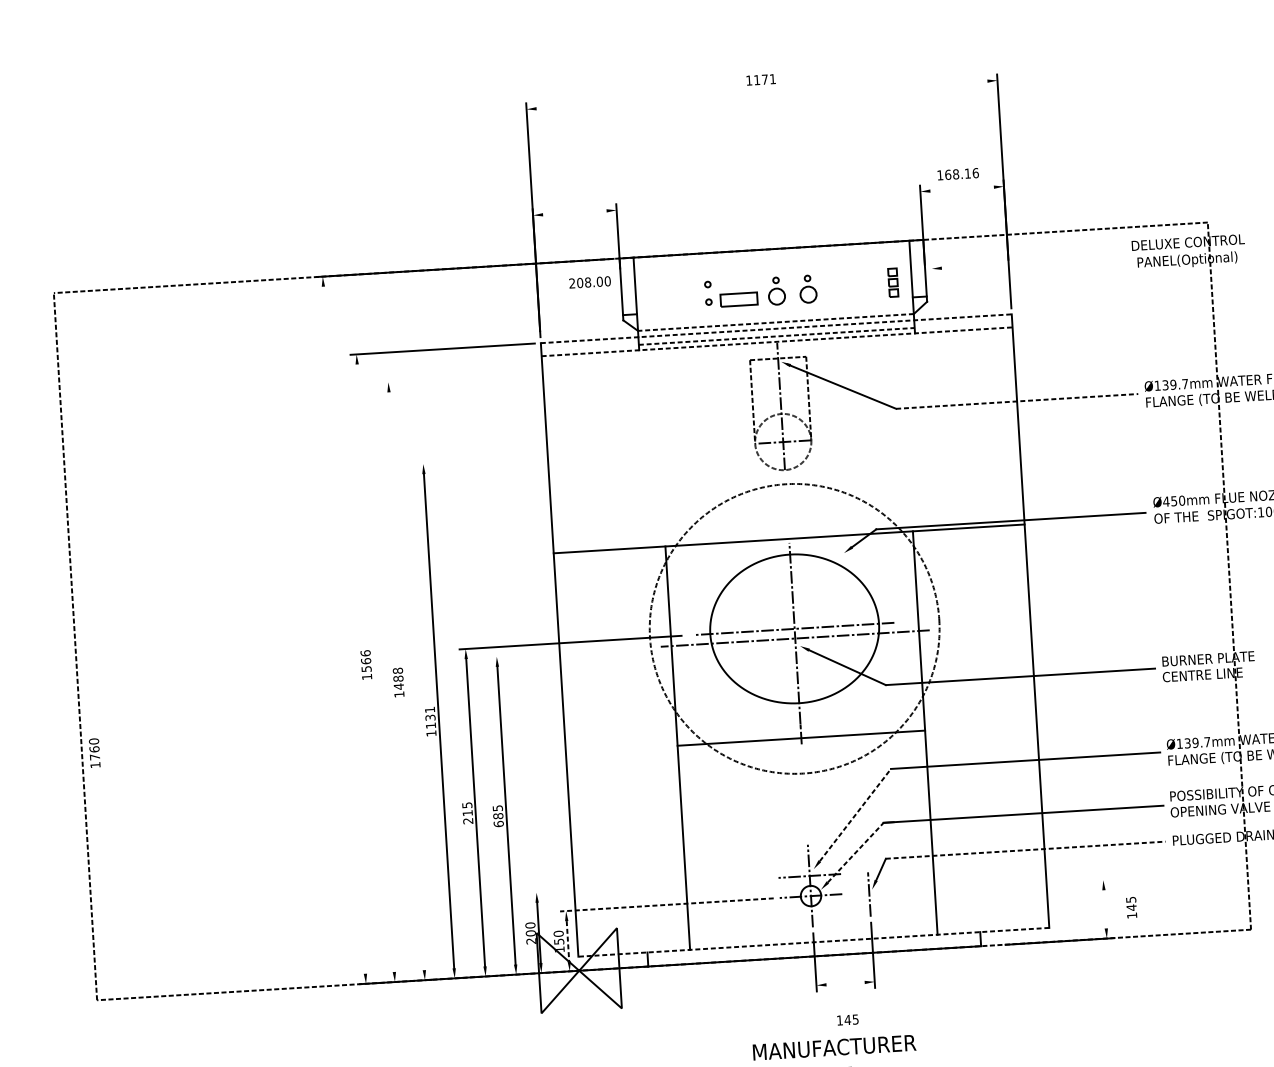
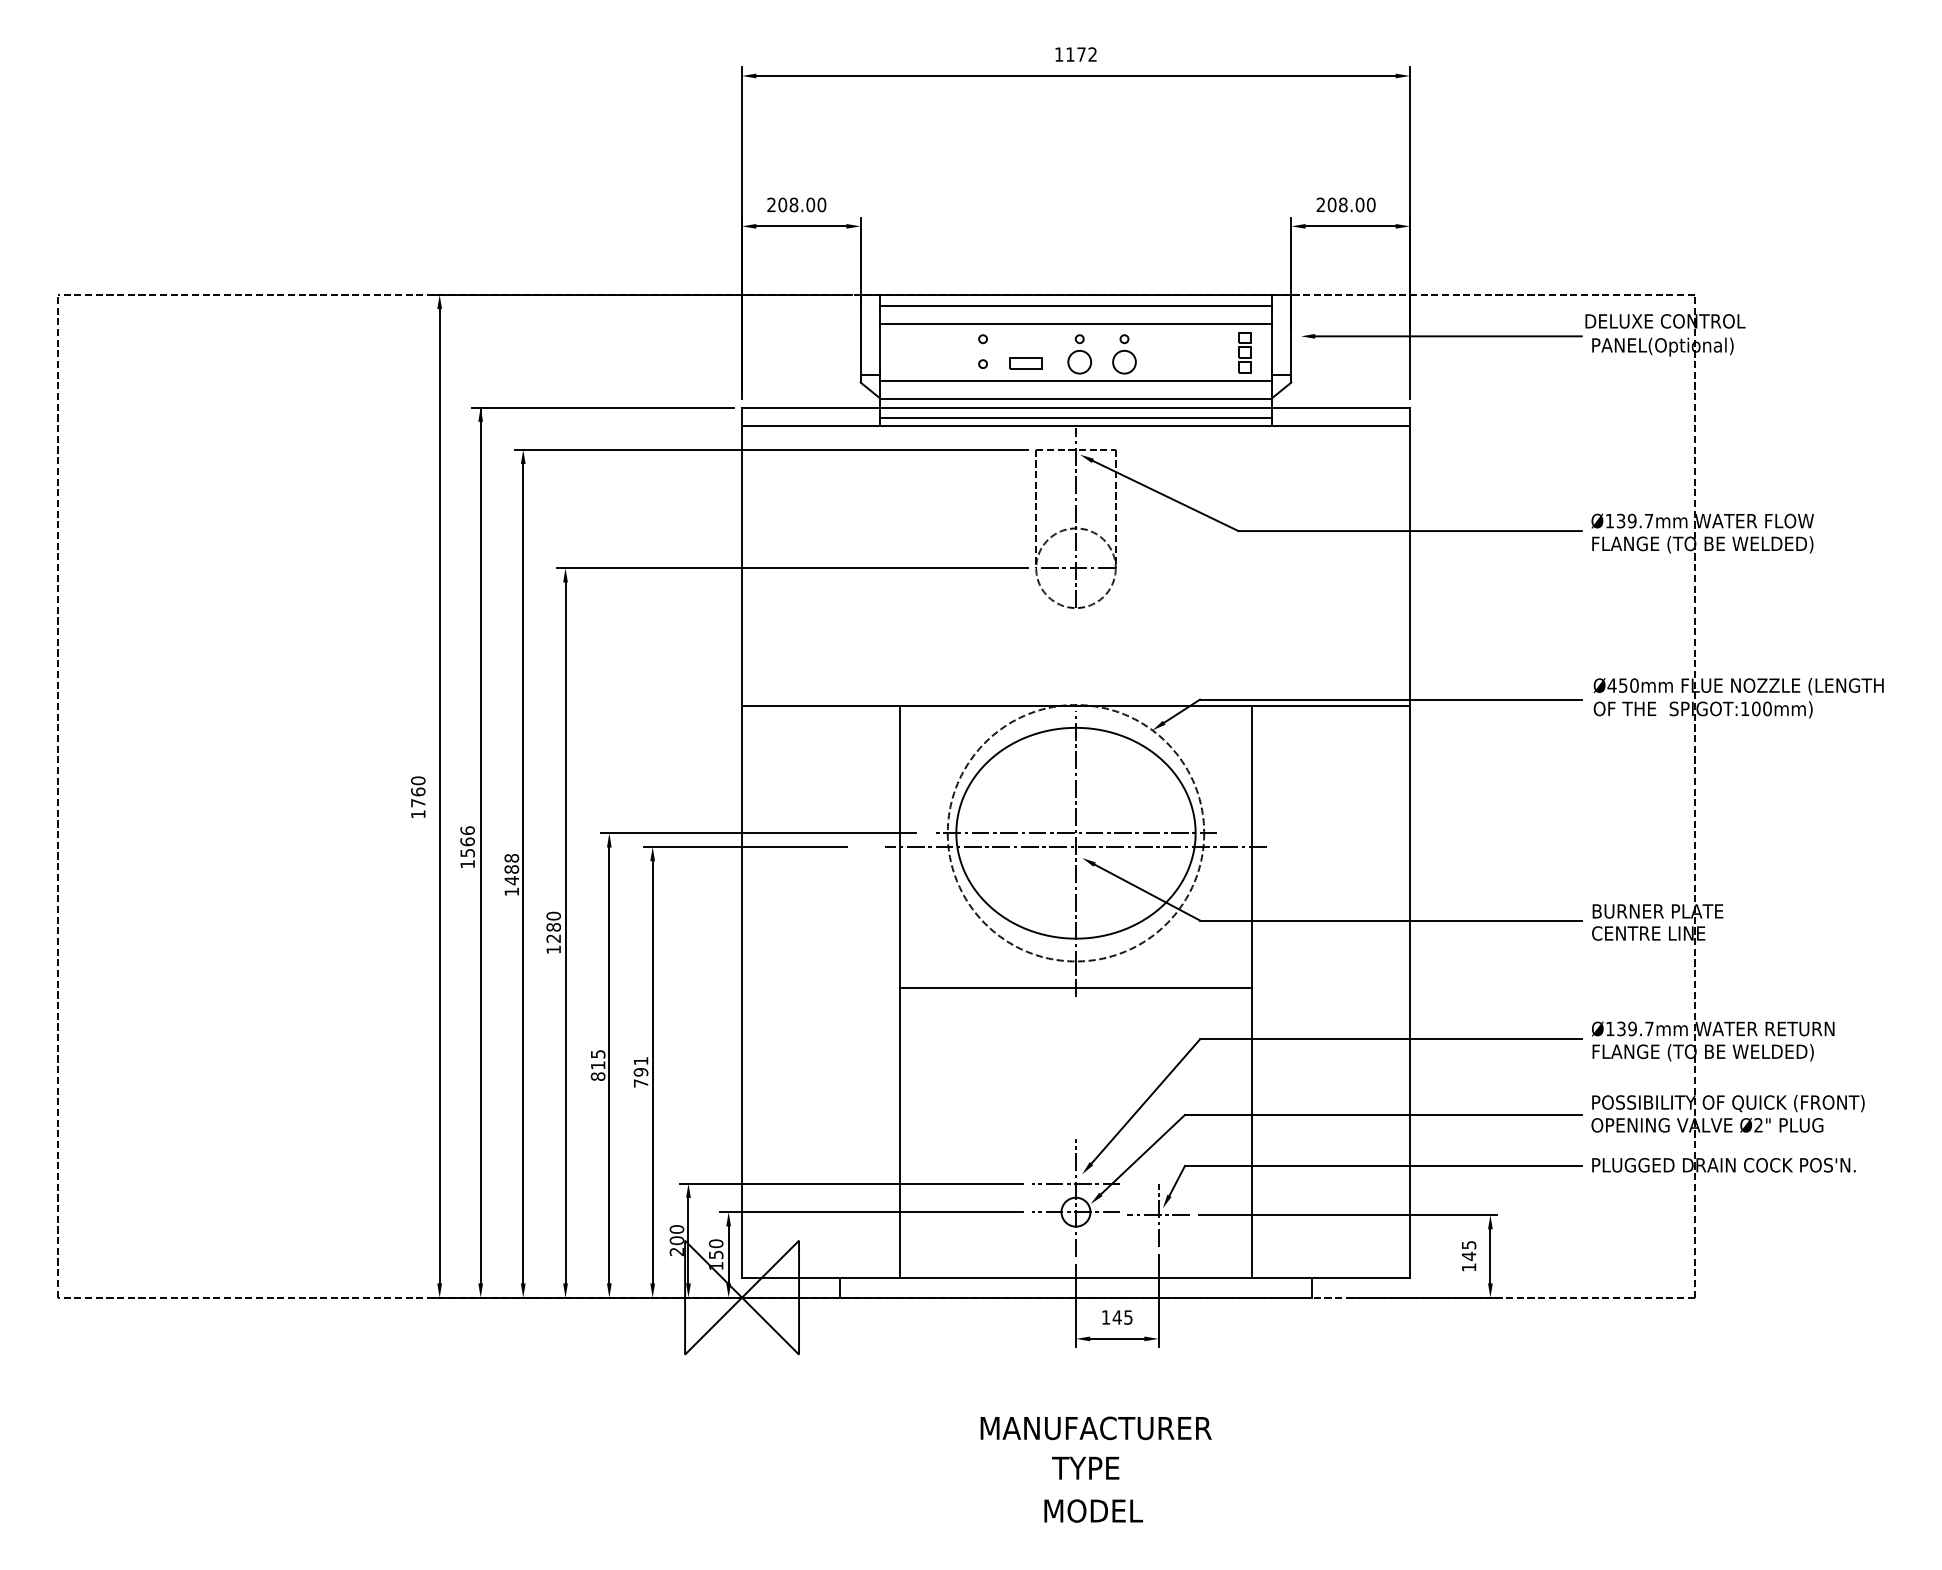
text: (772, 79) -> (1092, 54), 1171 -> 1172
line: (761, 94) -> (1075, 75), added
text: (957, 173) -> (1345, 204), 168.16 -> 208.00
line: (962, 189) -> (1350, 226), added
line: (574, 212) -> (801, 226), added
line: (771, 256) -> (1075, 305), added
line: (1035, 262) -> (1448, 336), added
line: (772, 269) -> (1075, 323), added
text: (589, 282) -> (796, 204), moved
part: (738, 299) -> (1025, 363), size x0.62
line: (774, 309) -> (1075, 380), added
line: (775, 322) -> (1075, 398), dashed -> solid
line: (775, 328) -> (1075, 407), dashed -> solid
line: (776, 336) -> (1075, 418), dashed -> solid
line: (776, 342) -> (1075, 426), dashed -> solid
line: (562, 371) -> (770, 449), added
line: (1017, 401) -> (1410, 531), dashed -> solid
line: (582, 454) -> (791, 568), added
line: (344, 629) -> (439, 795), added
circle: (794, 629) -> (1075, 833), size x0.62
line: (562, 652) -> (745, 846), added
line: (375, 663) -> (480, 845), added
line: (406, 681) -> (523, 873), added
text: (430, 717) -> (553, 926), 1131 -> 1280
text: (94, 752) -> (418, 796), moved
line: (855, 815) -> (1146, 1101), dashed -> solid
text: (497, 816) -> (640, 1072), 685 -> 791
text: (468, 821) -> (598, 1076), 215 -> 815
line: (1025, 849) -> (1383, 1165), dashed -> solid
line: (855, 852) -> (1142, 1154), dashed -> solid
line: (651, 885) -> (851, 1183), added
line: (1002, 886) -> (1347, 1215), added
line: (869, 894) -> (1158, 1215), added
line: (666, 905) -> (871, 1212), dashed -> solid
text: (1131, 907) -> (1469, 1256), moved
line: (1105, 909) -> (1490, 1256), added
line: (567, 941) -> (728, 1255), dashed -> solid
line: (813, 942) -> (1075, 1277), dashed -> solid
line: (845, 983) -> (1117, 1338), added
text: (847, 1020) -> (1117, 1317), moved

